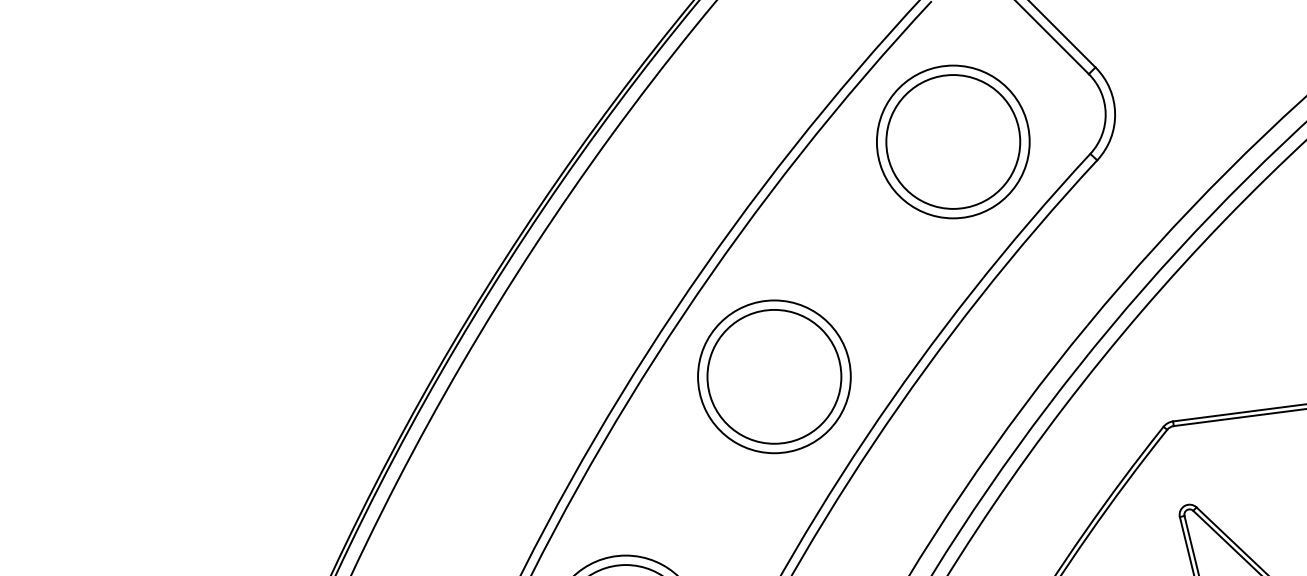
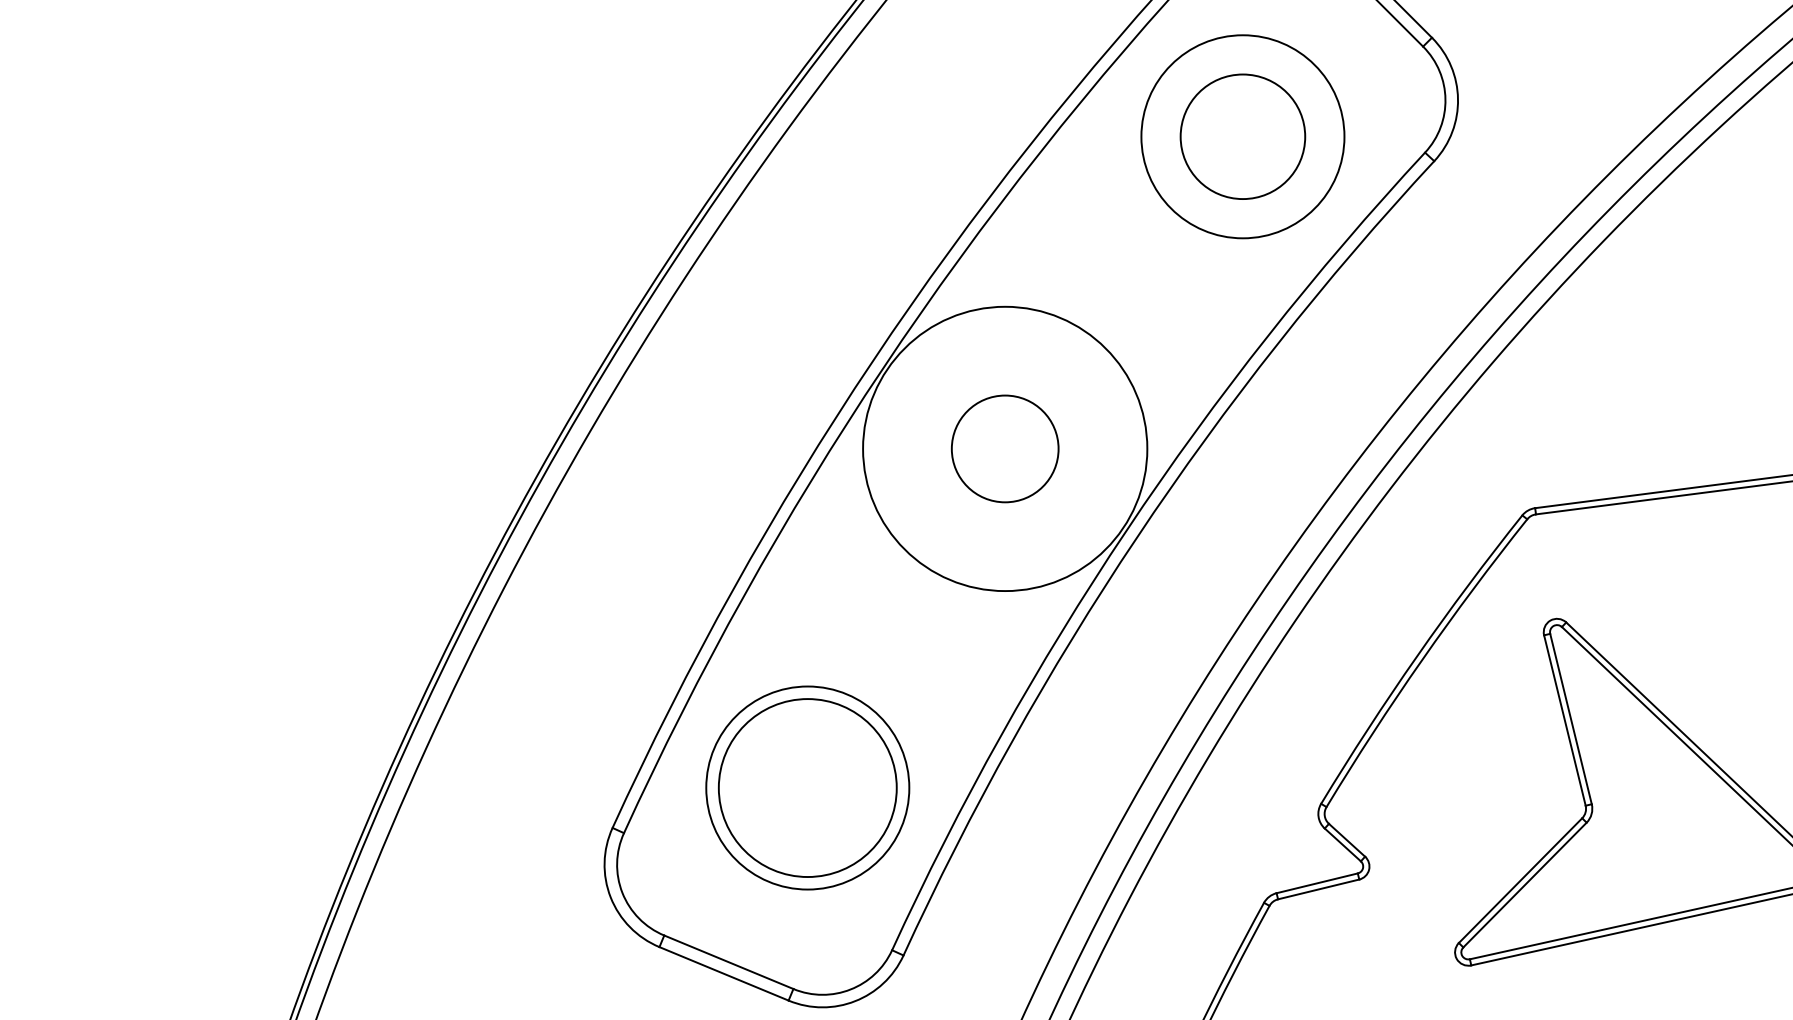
circle: (952, 141) -> (1242, 136), size x0.7
circle: (773, 376) -> (1004, 448), size x1.4
circle: (774, 376) -> (1005, 448), size x0.6

